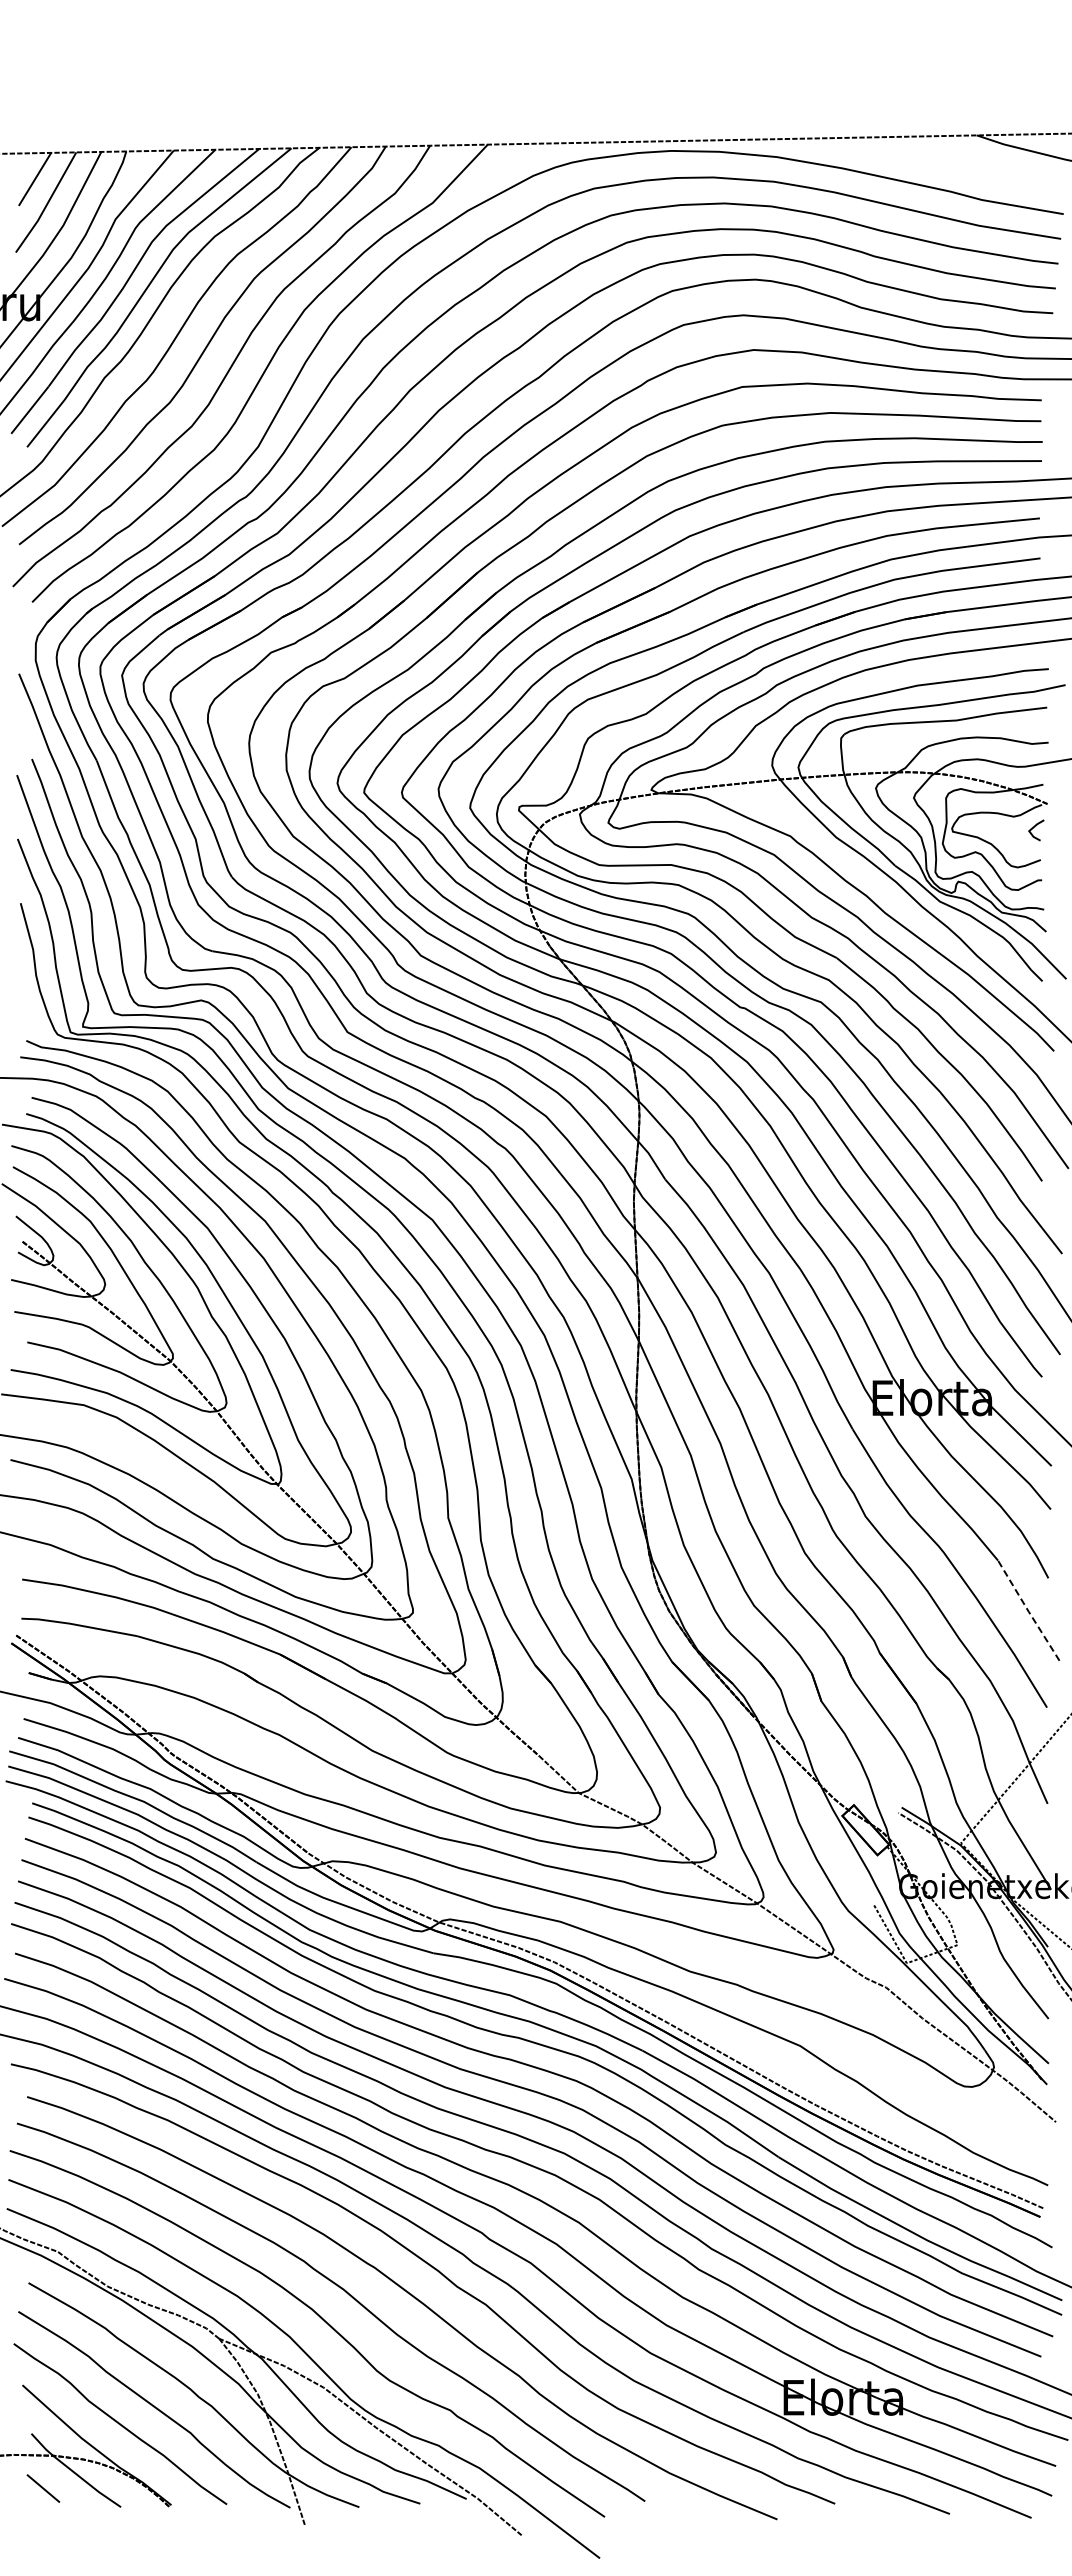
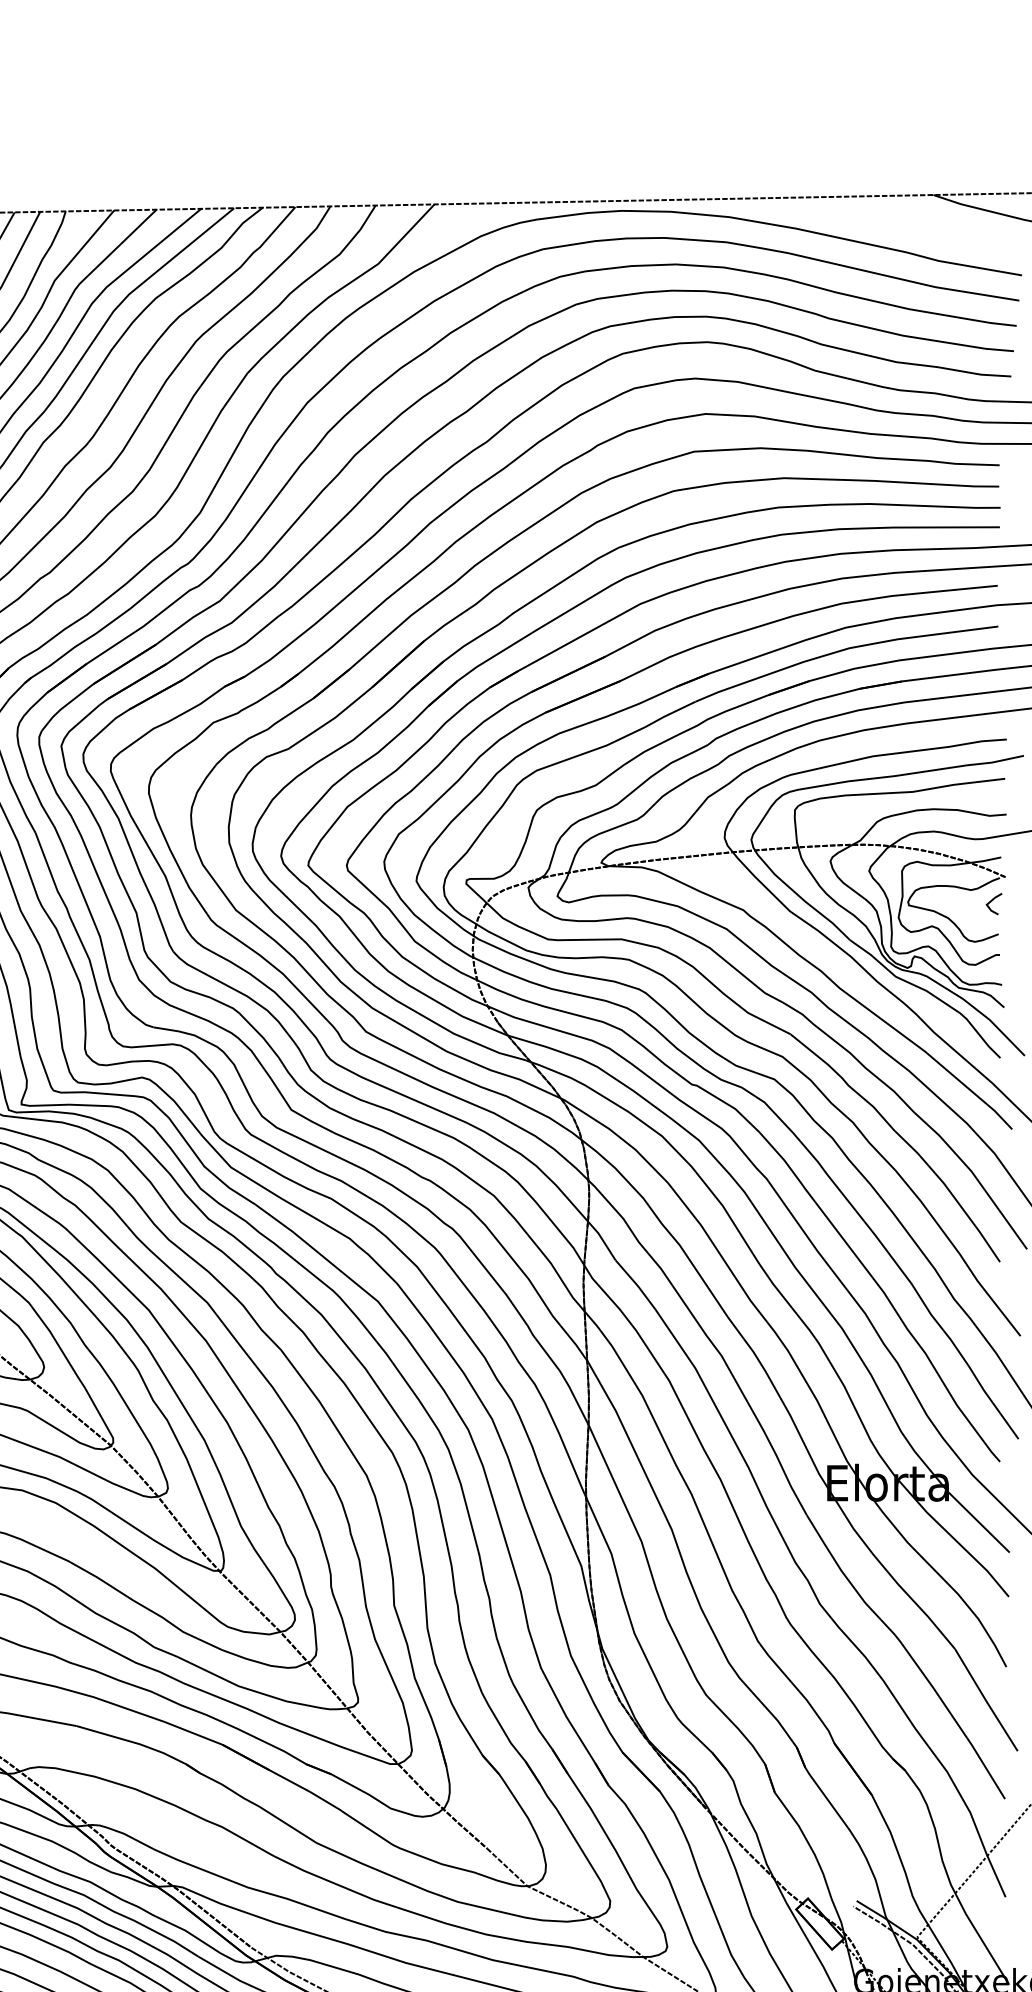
line: (1028, 1611) -> (986, 1700), dashed -> solid

